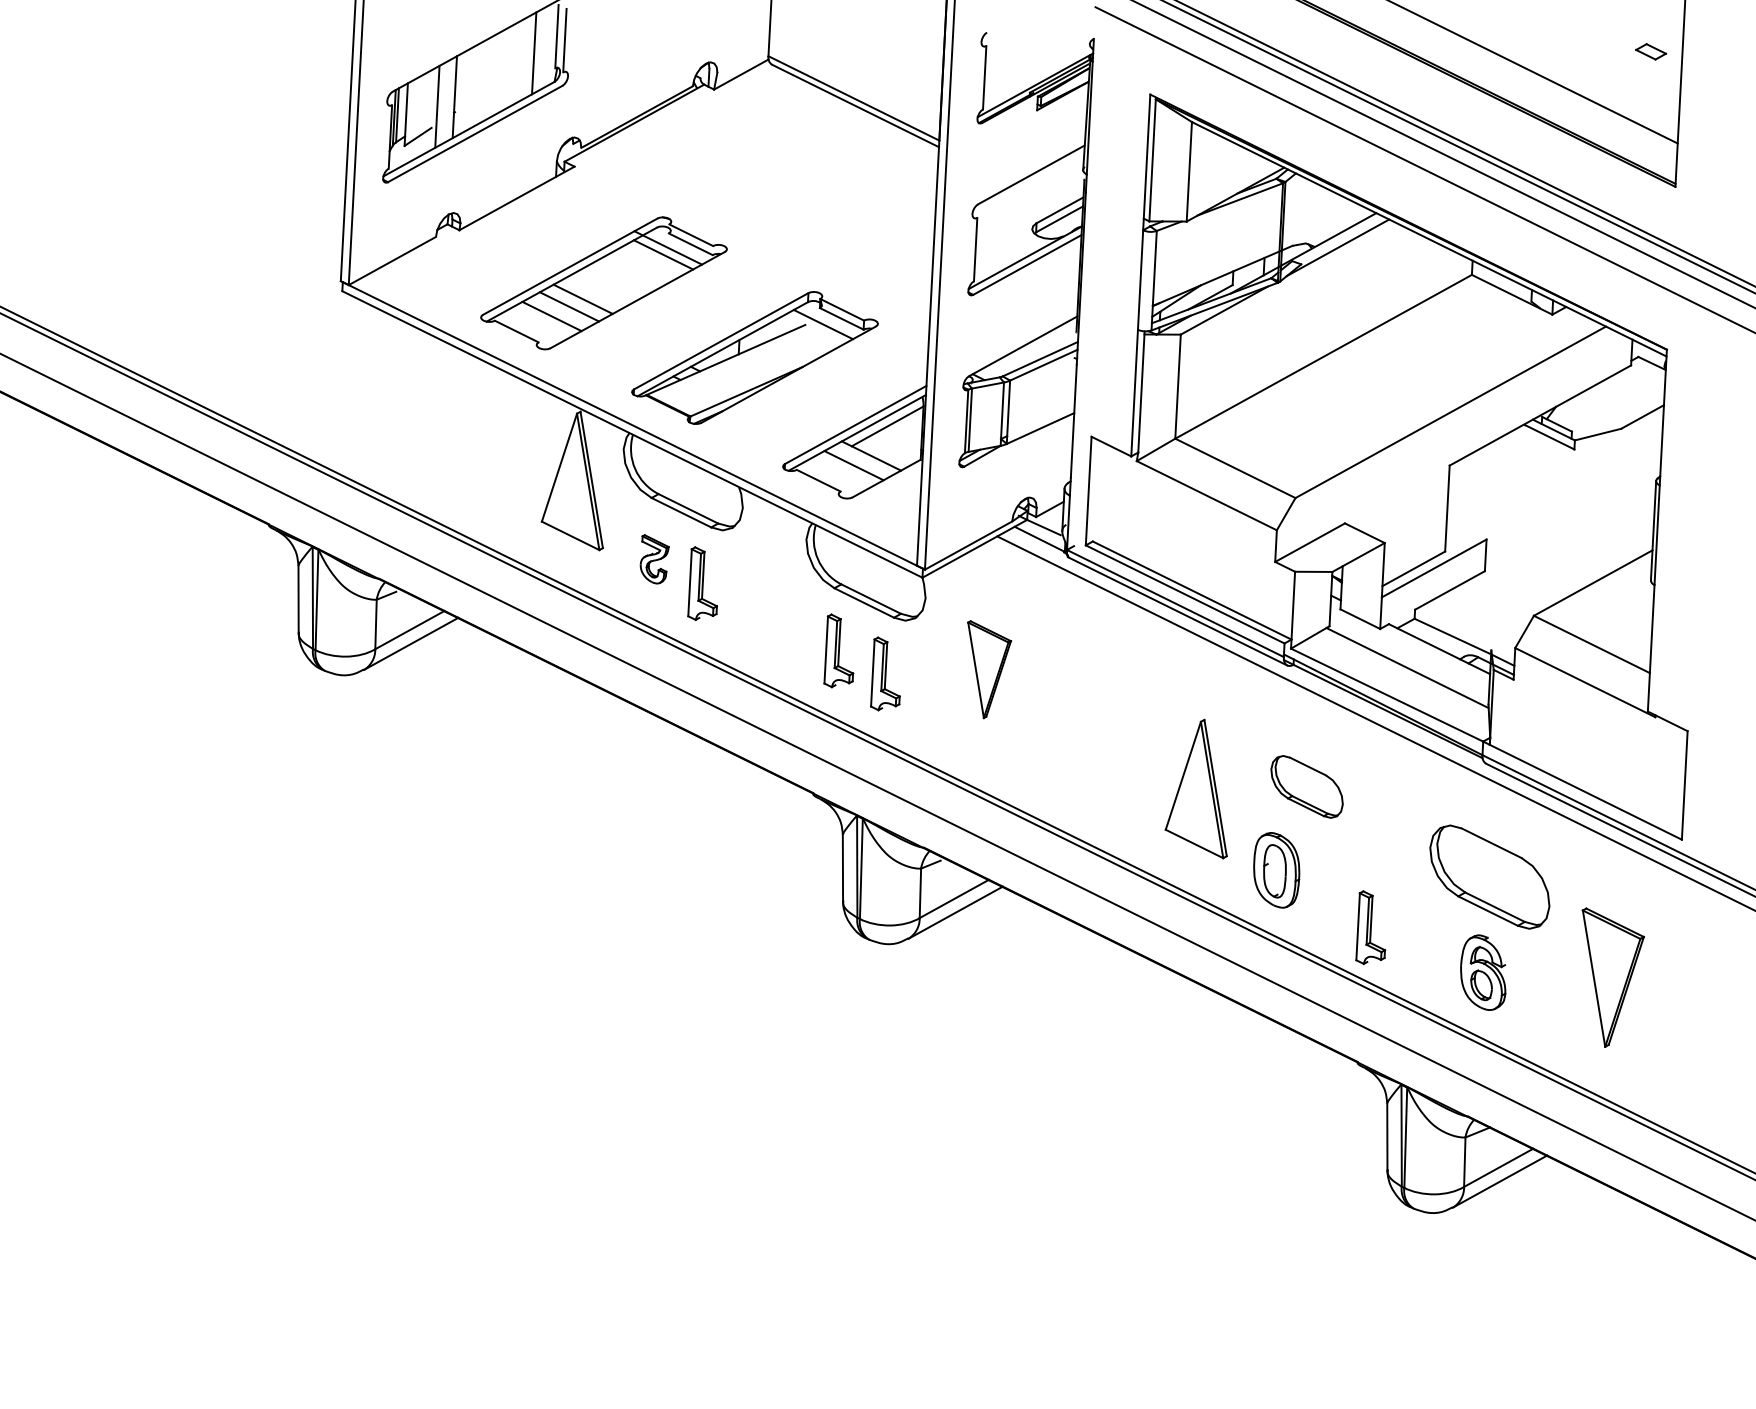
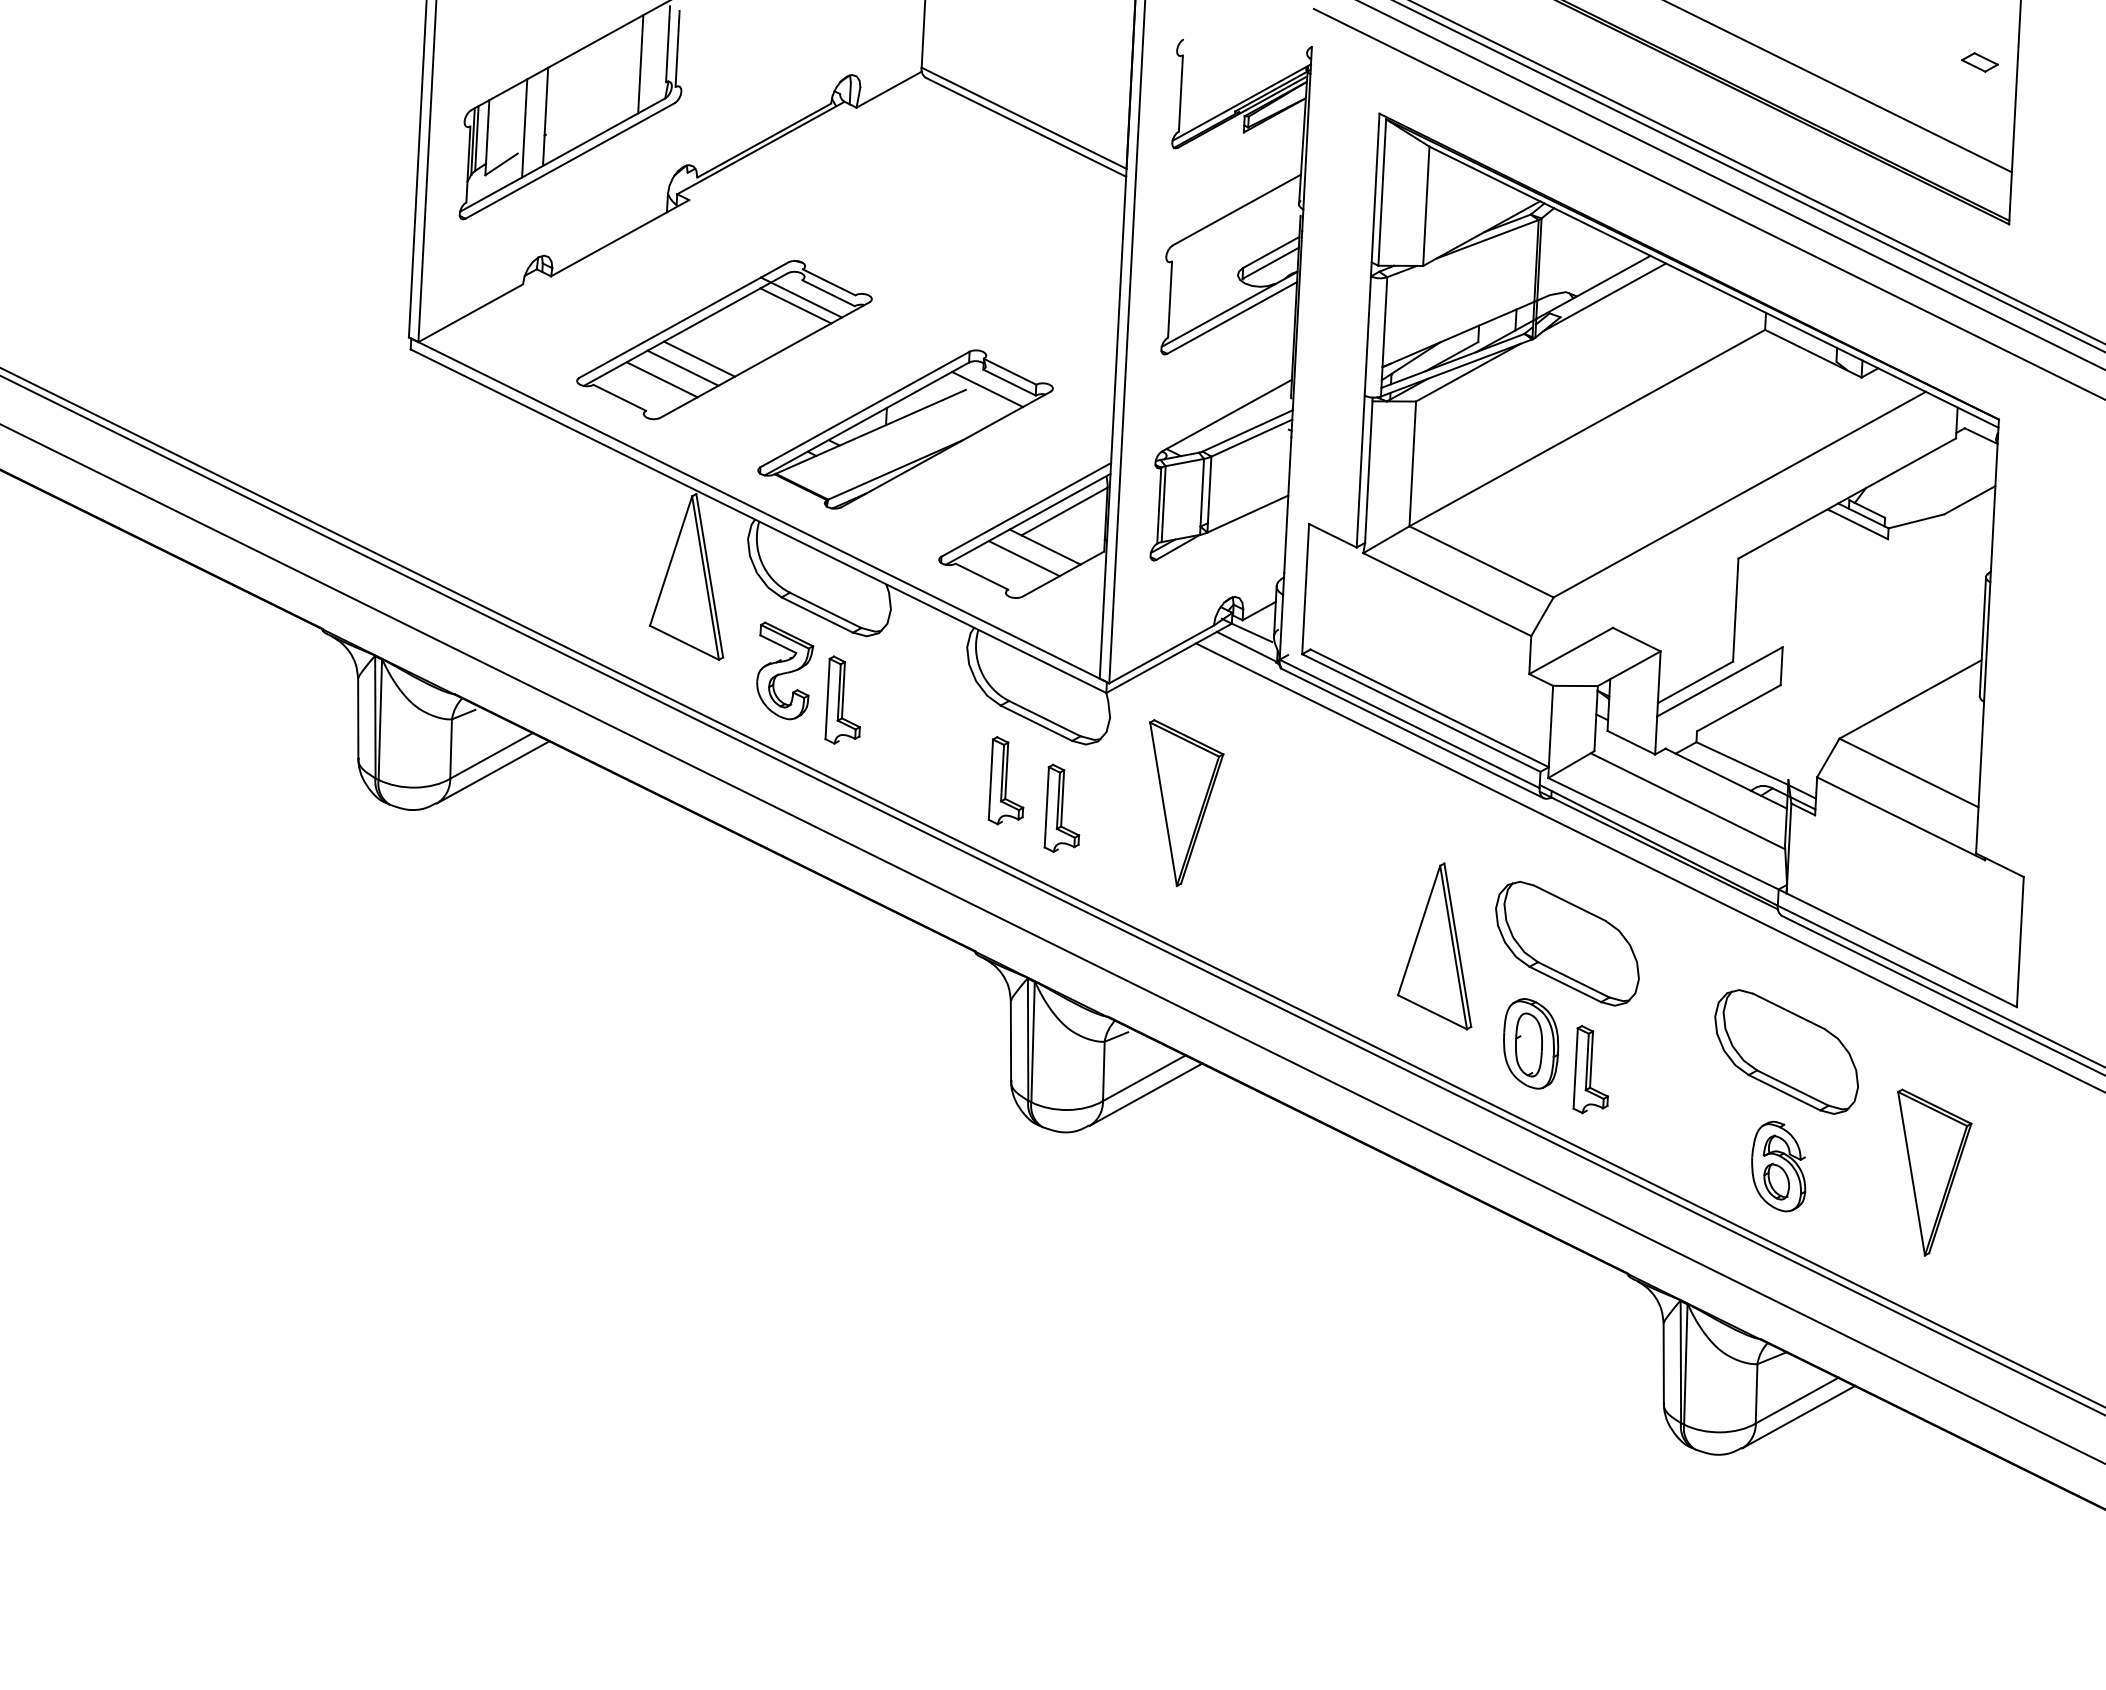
part: (654, 558) -> (785, 670), size x1.67
part: (989, 669) -> (1186, 803), size x1.43
part: (1307, 786) -> (1567, 943), size x1.67
part: (1370, 927) -> (1590, 1069), moved

